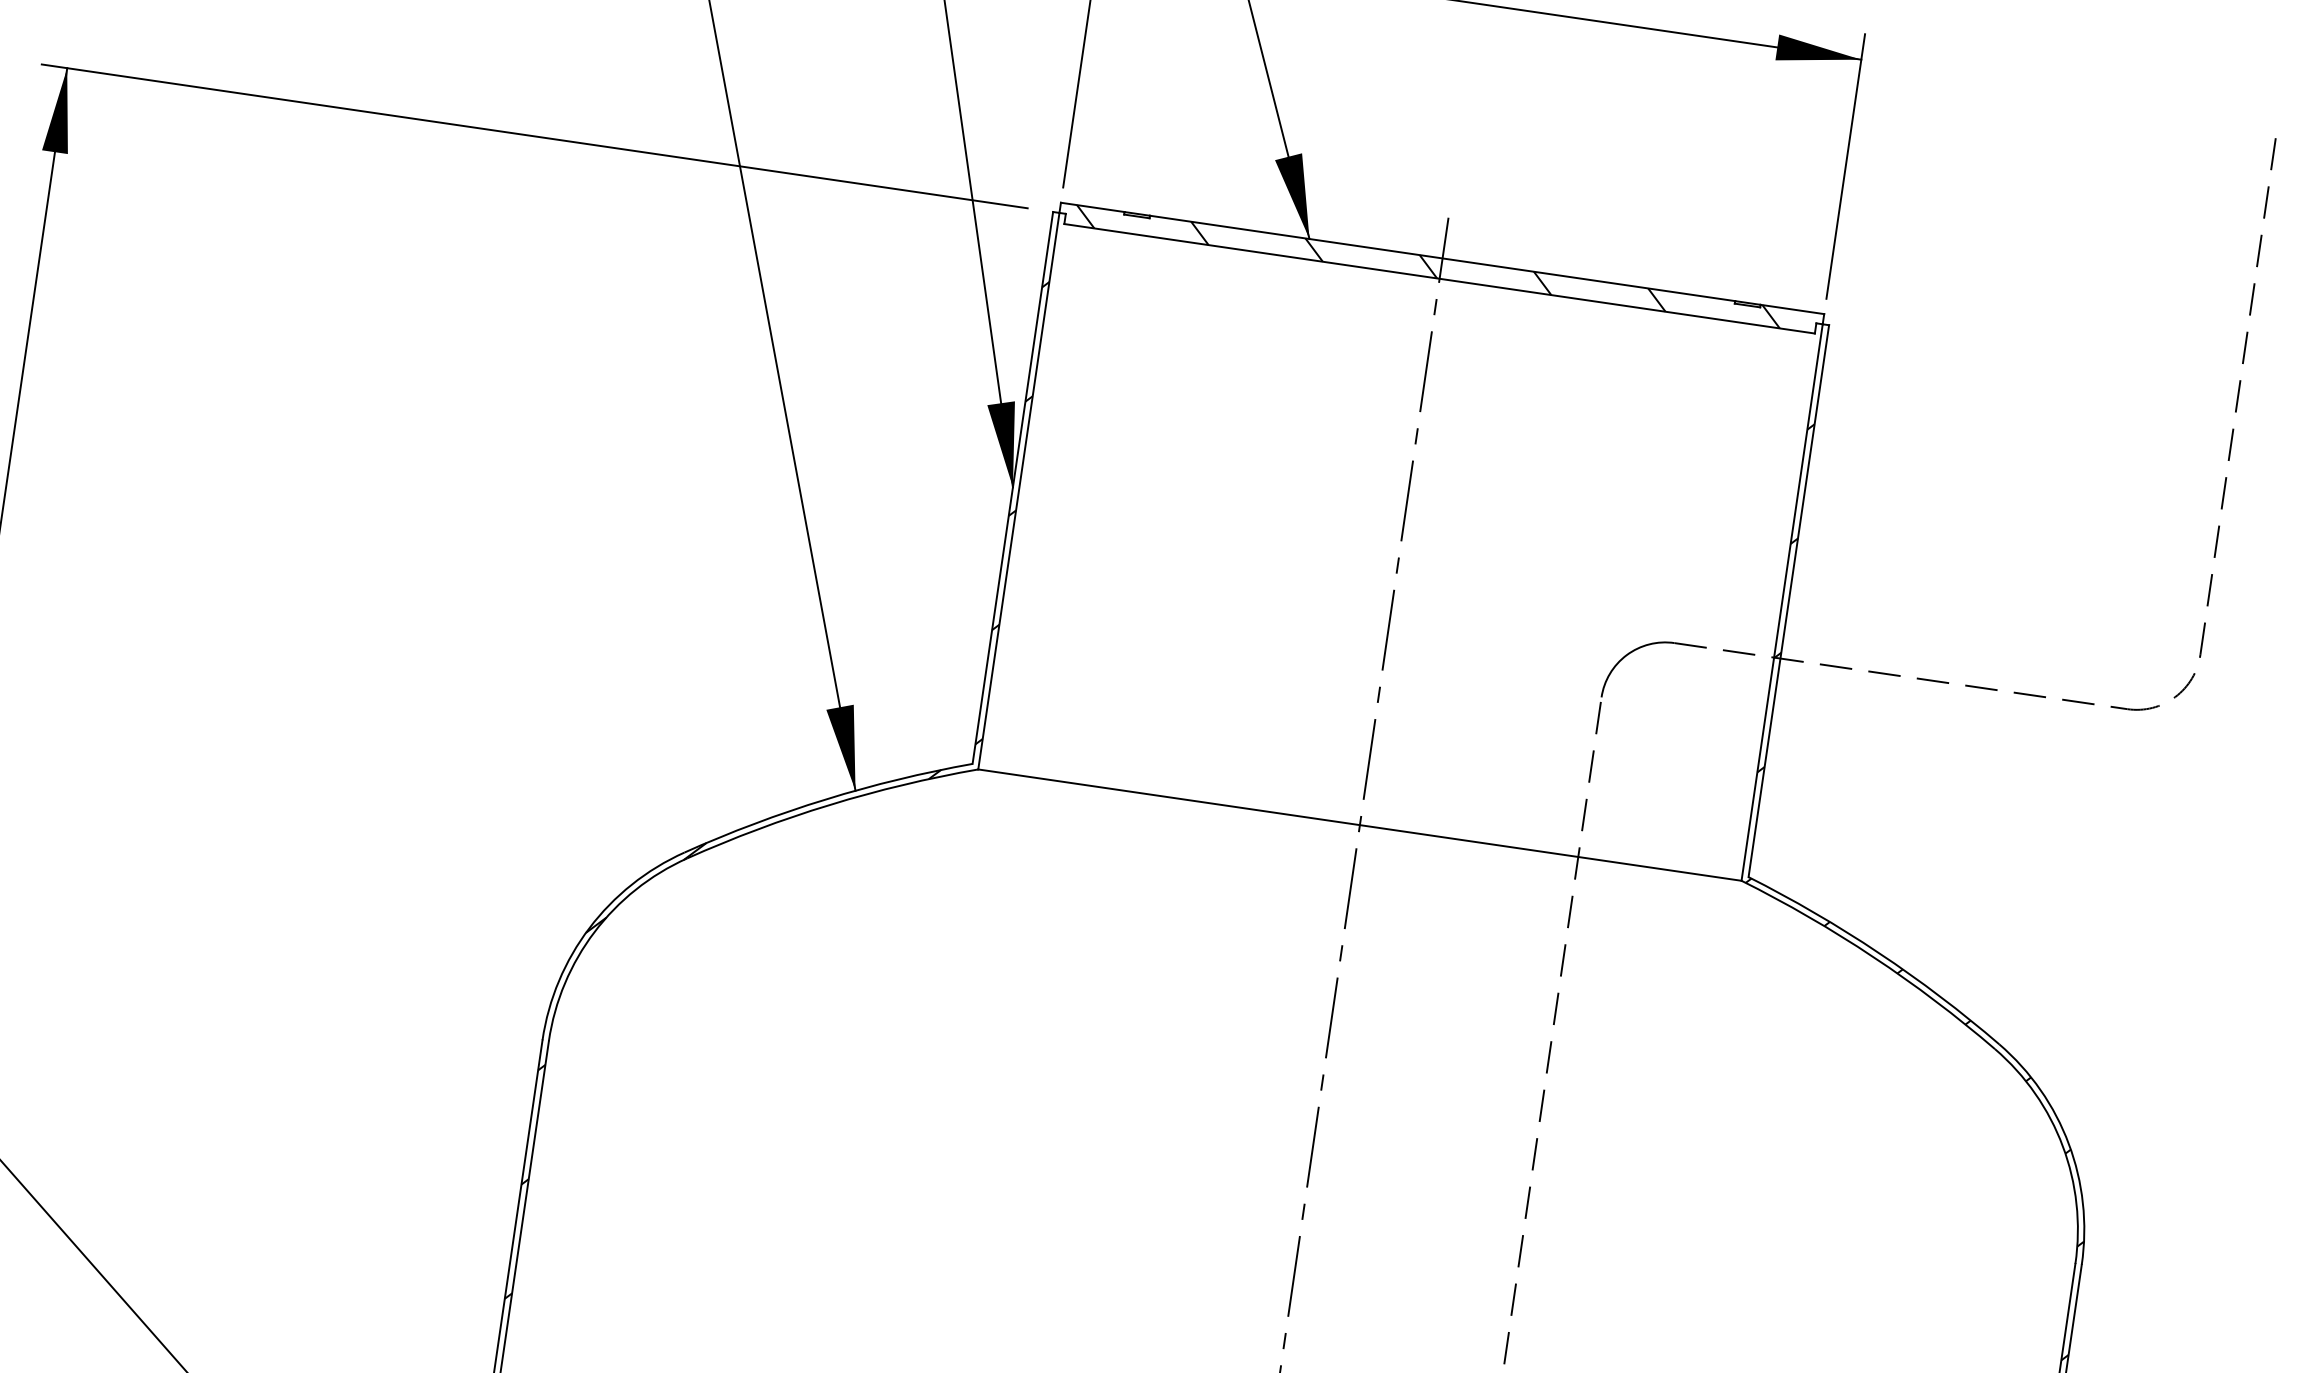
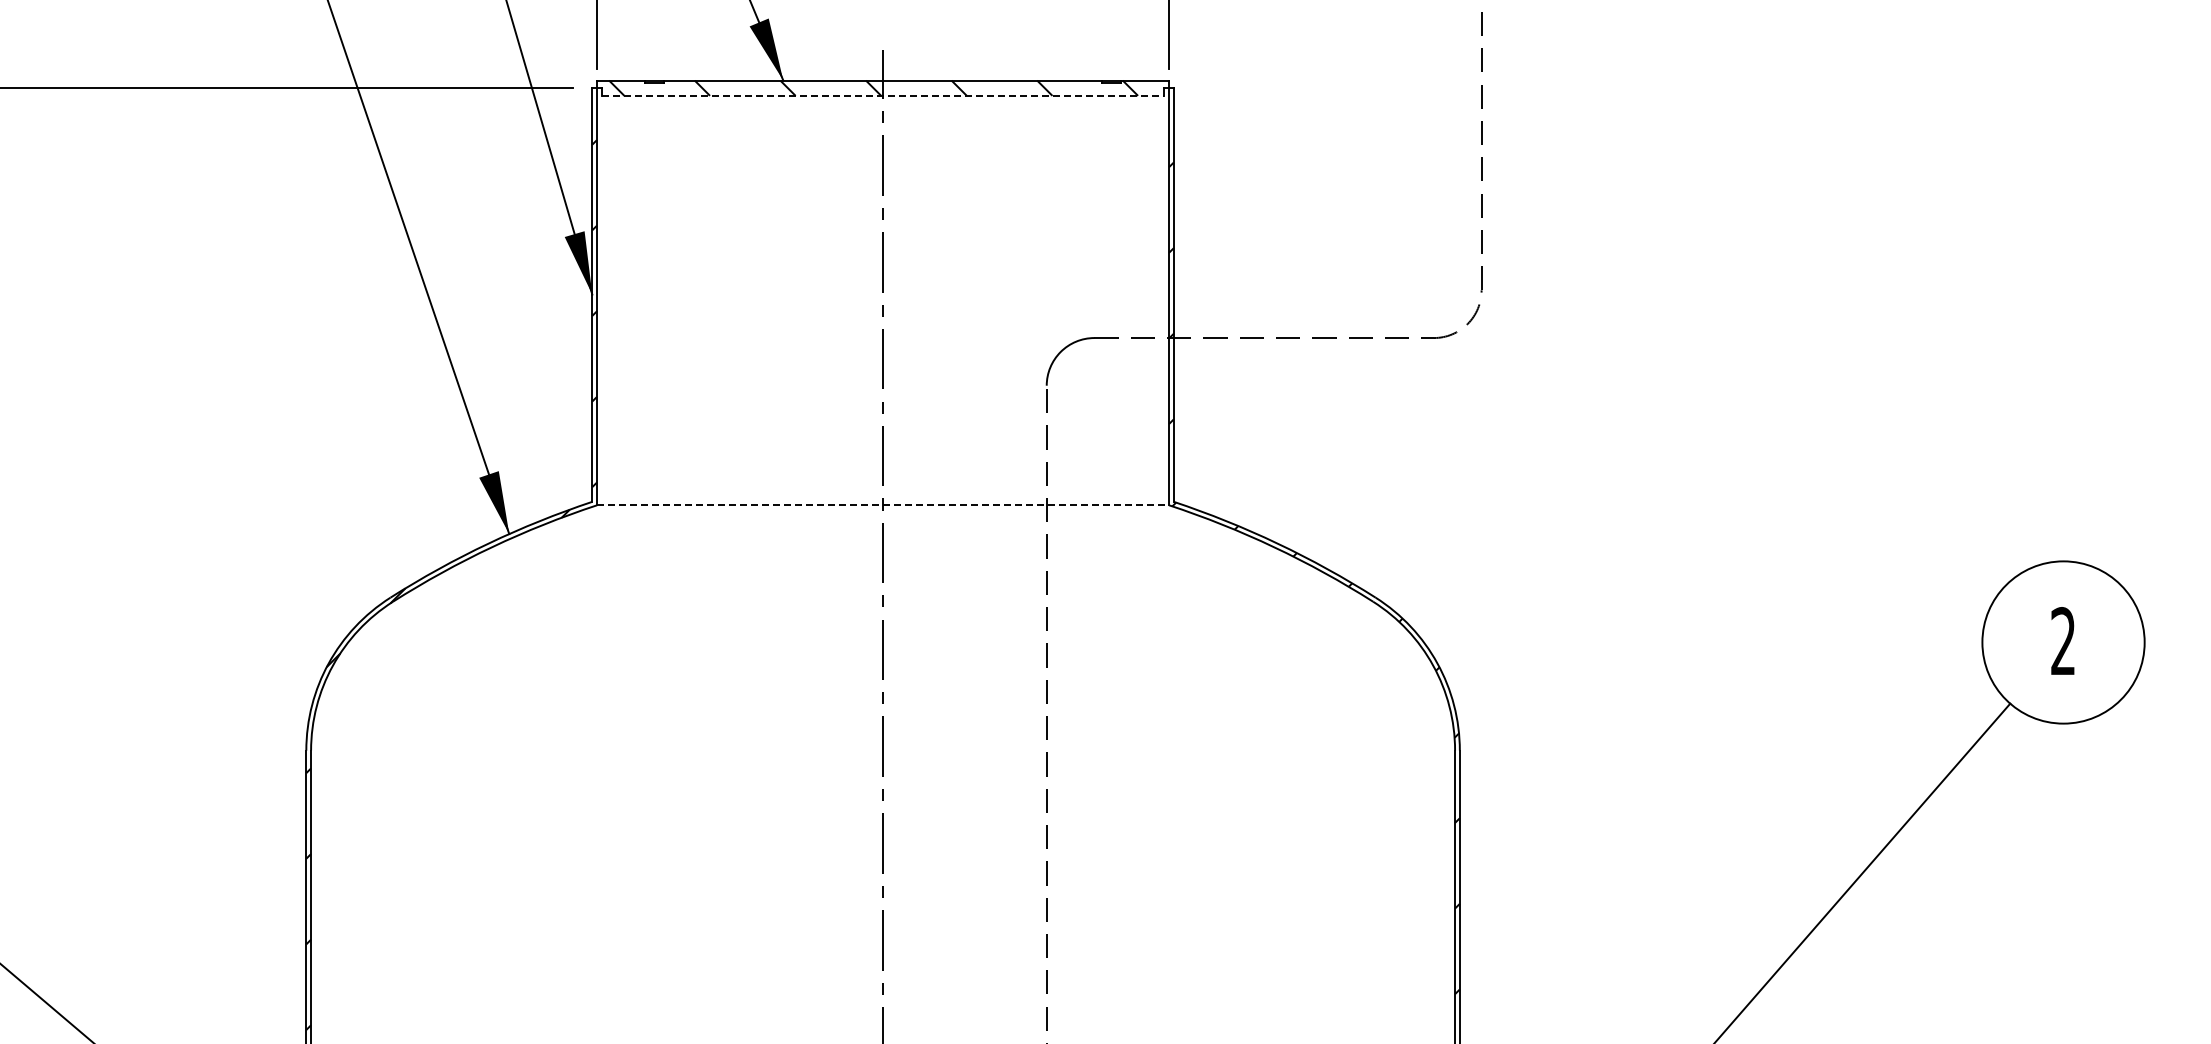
line: (1440, 278) -> (883, 95), solid -> dashed
line: (1360, 825) -> (883, 505), solid -> dashed

